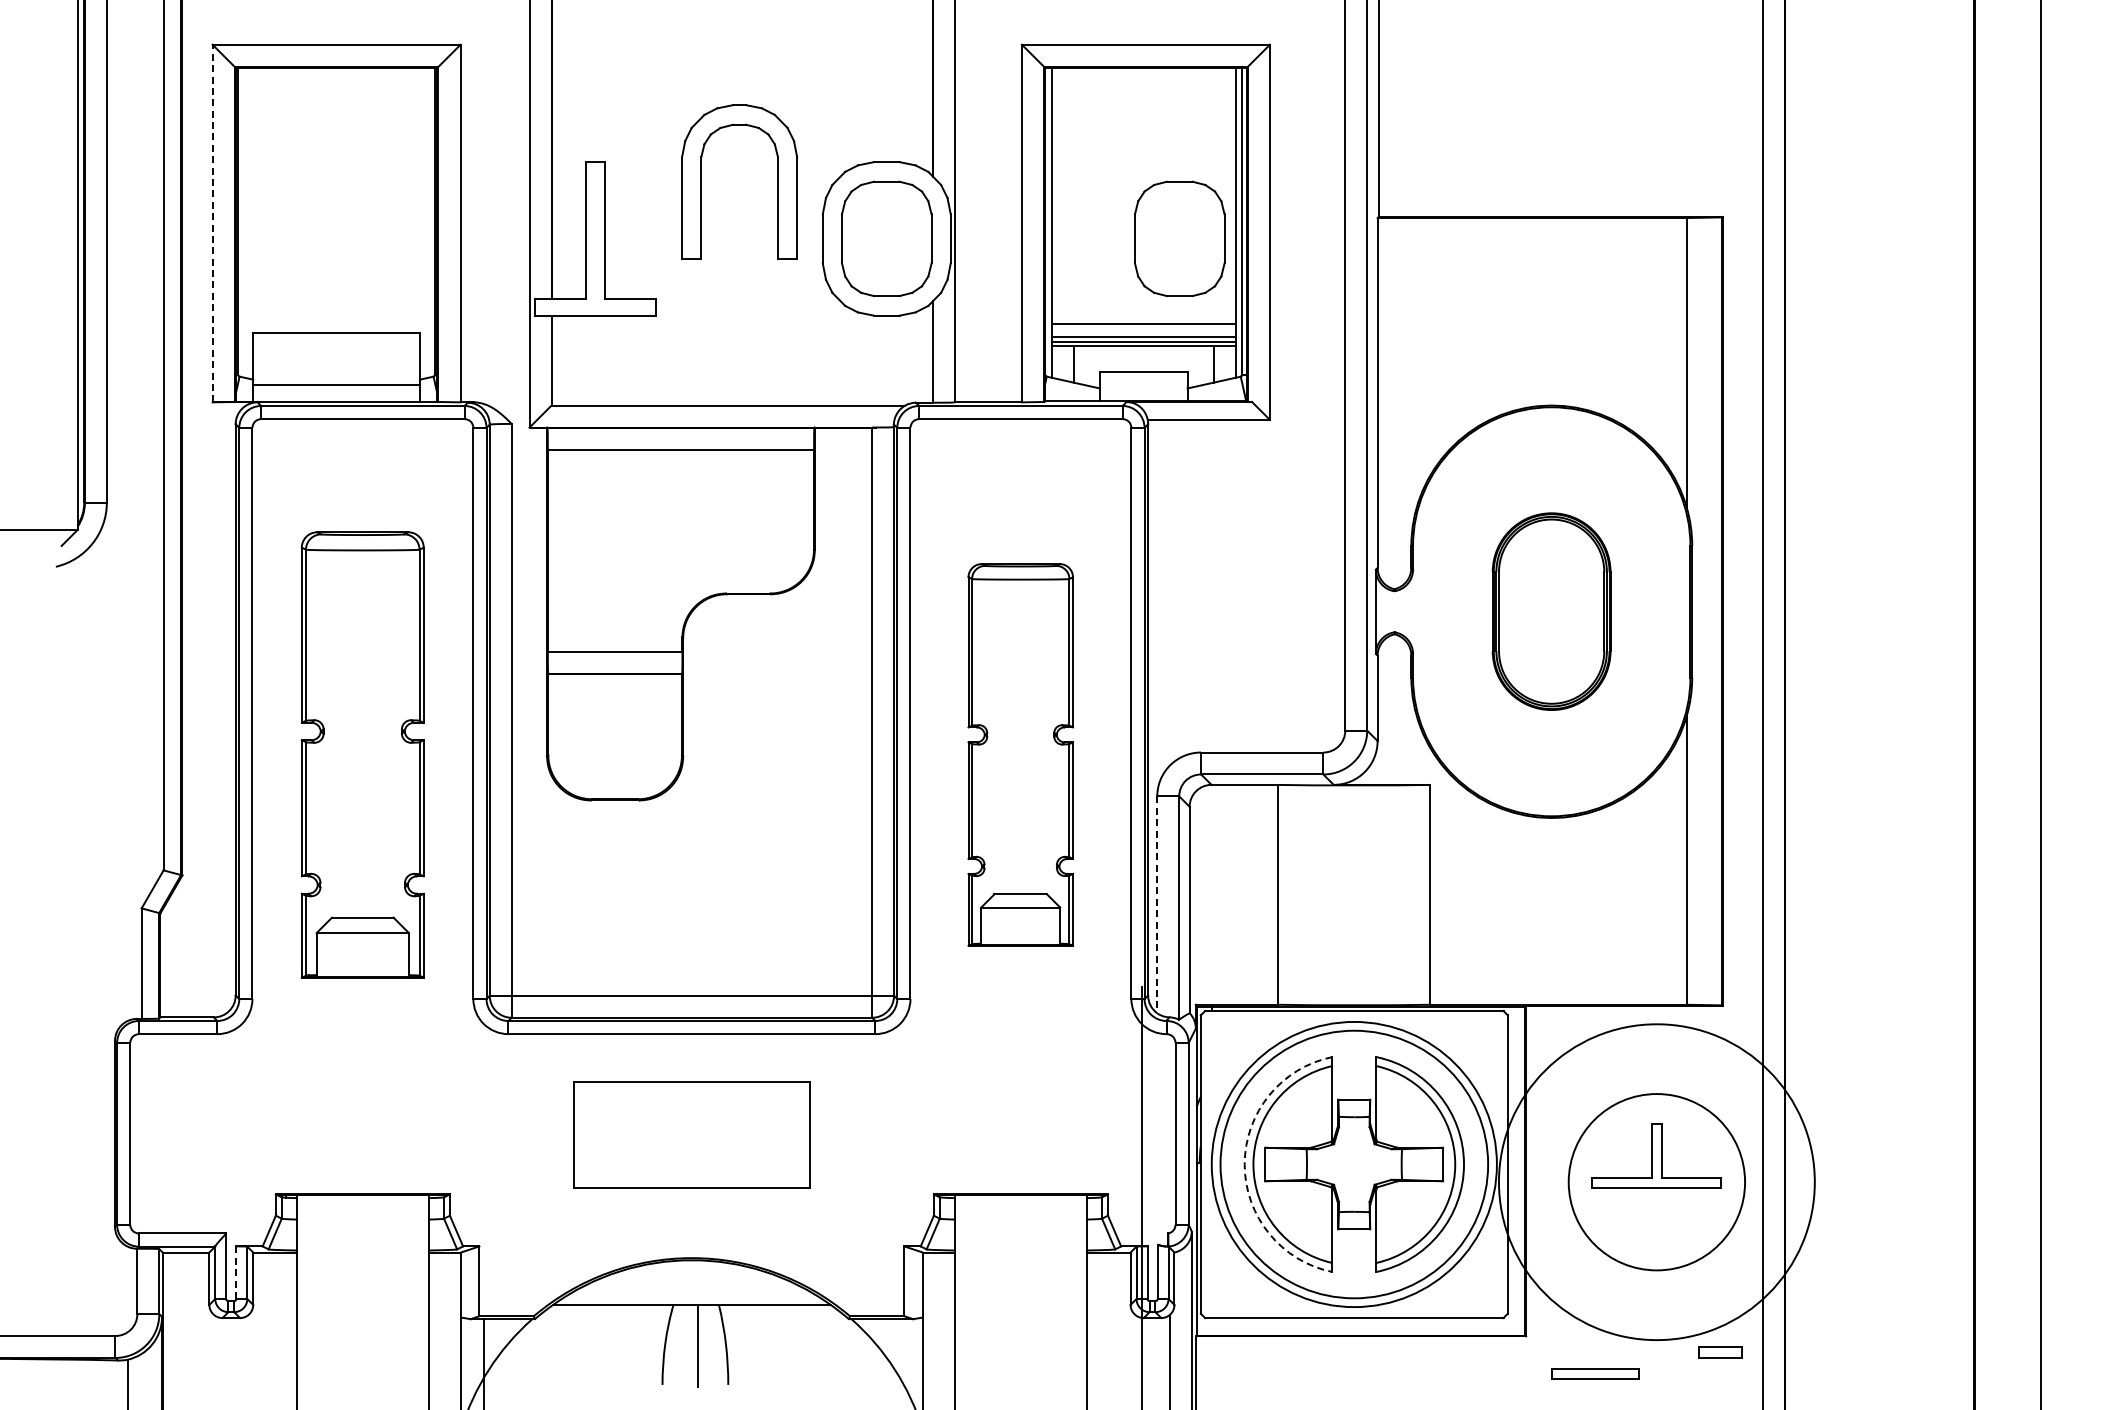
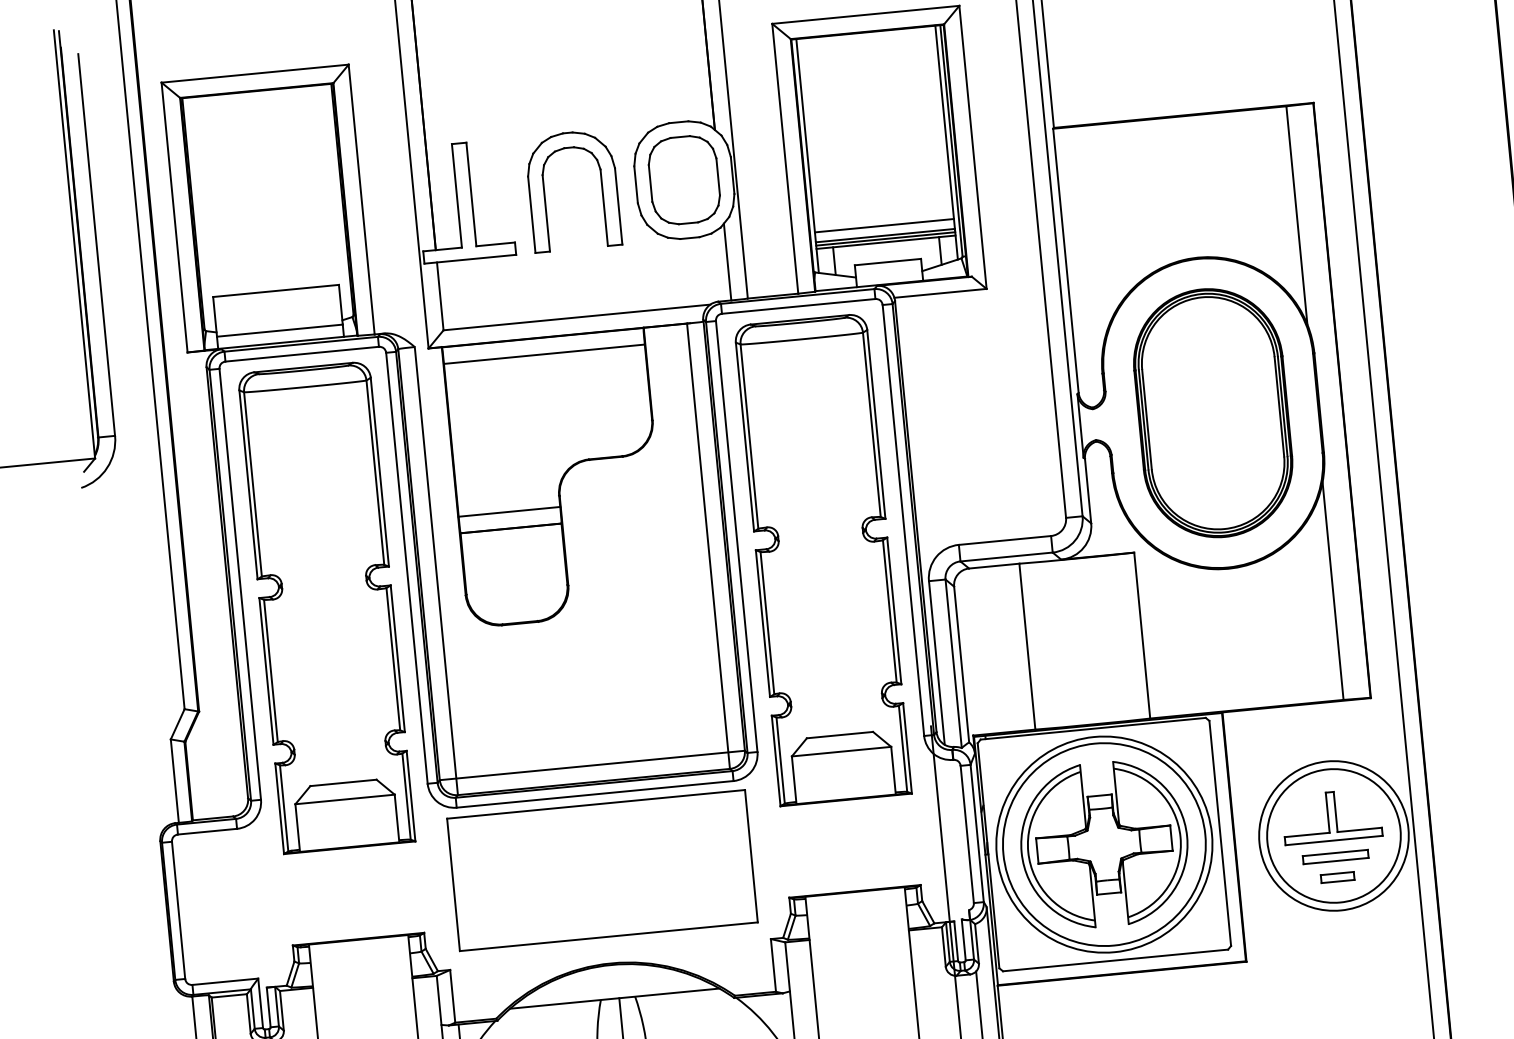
part: (701, 181) -> (544, 193), moved
line: (212, 223) -> (174, 217), dashed -> solid
part: (1179, 238) -> (905, 158), removed
part: (1551, 611) -> (1212, 413), size x1.67
part: (362, 754) -> (326, 607), size x1.43
part: (1020, 754) -> (822, 559), size x1.67
line: (1157, 905) -> (937, 663), dashed -> solid
part: (691, 1134) -> (602, 870), size x1.67
arc: (1244, 1164) -> (1021, 852), dashed -> solid
circle: (1656, 1181) -> (1333, 835), size x0.62
line: (236, 1273) -> (268, 1008), dashed -> solid
part: (1720, 1352) -> (1337, 877), moved
part: (1595, 1373) -> (1335, 856), moved

